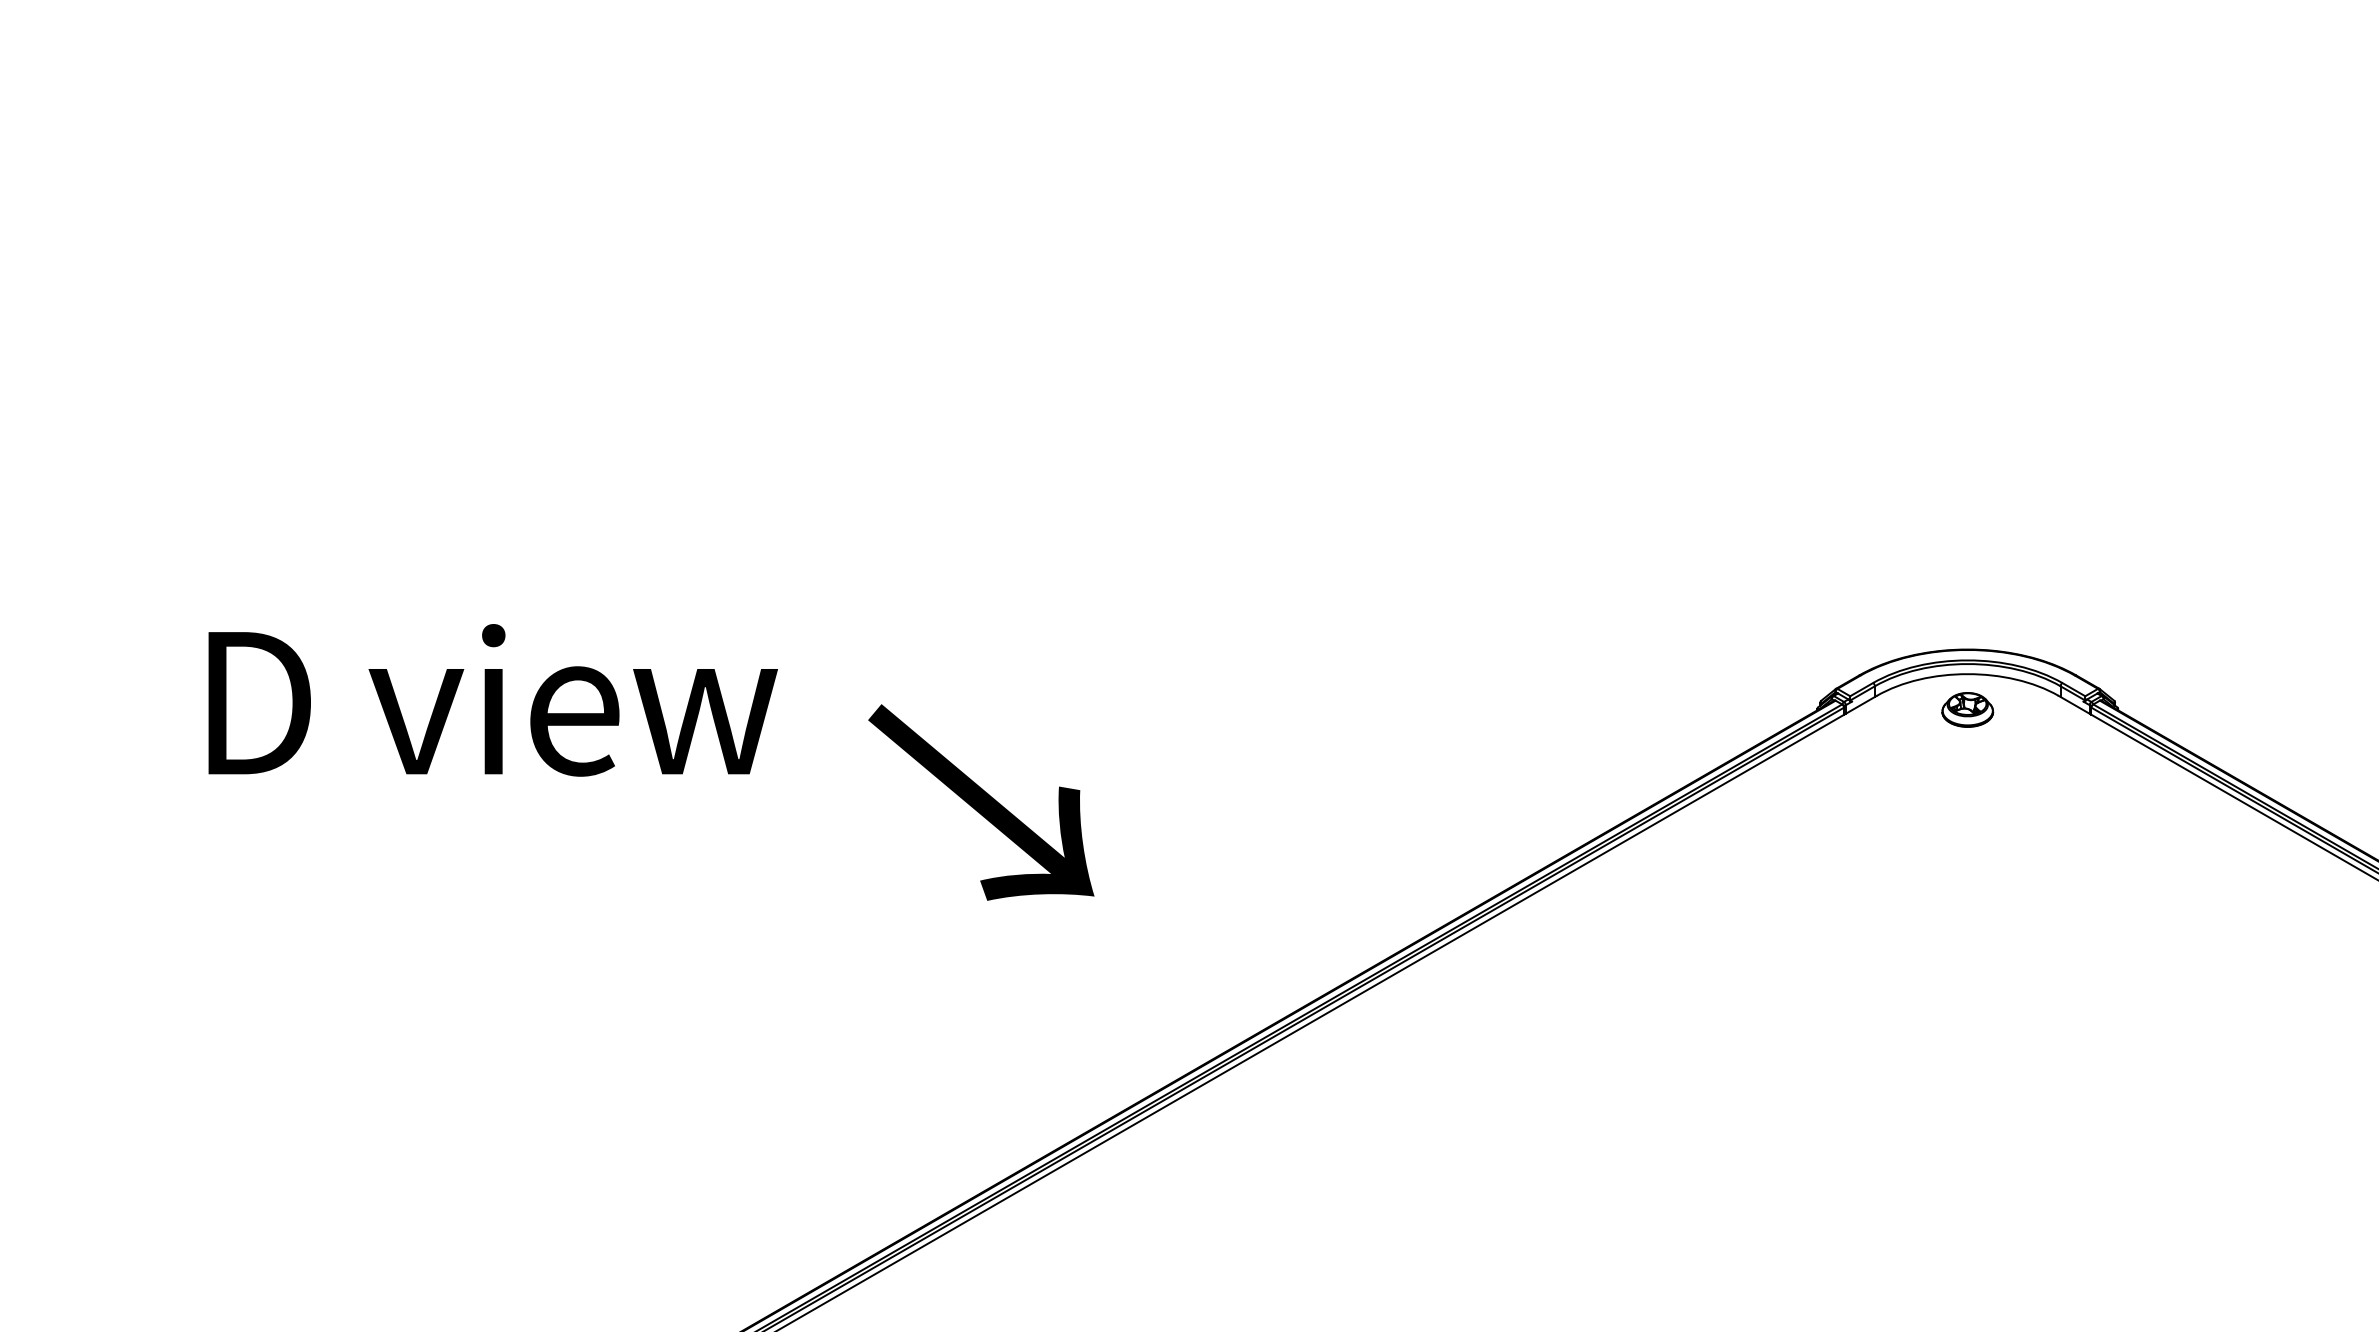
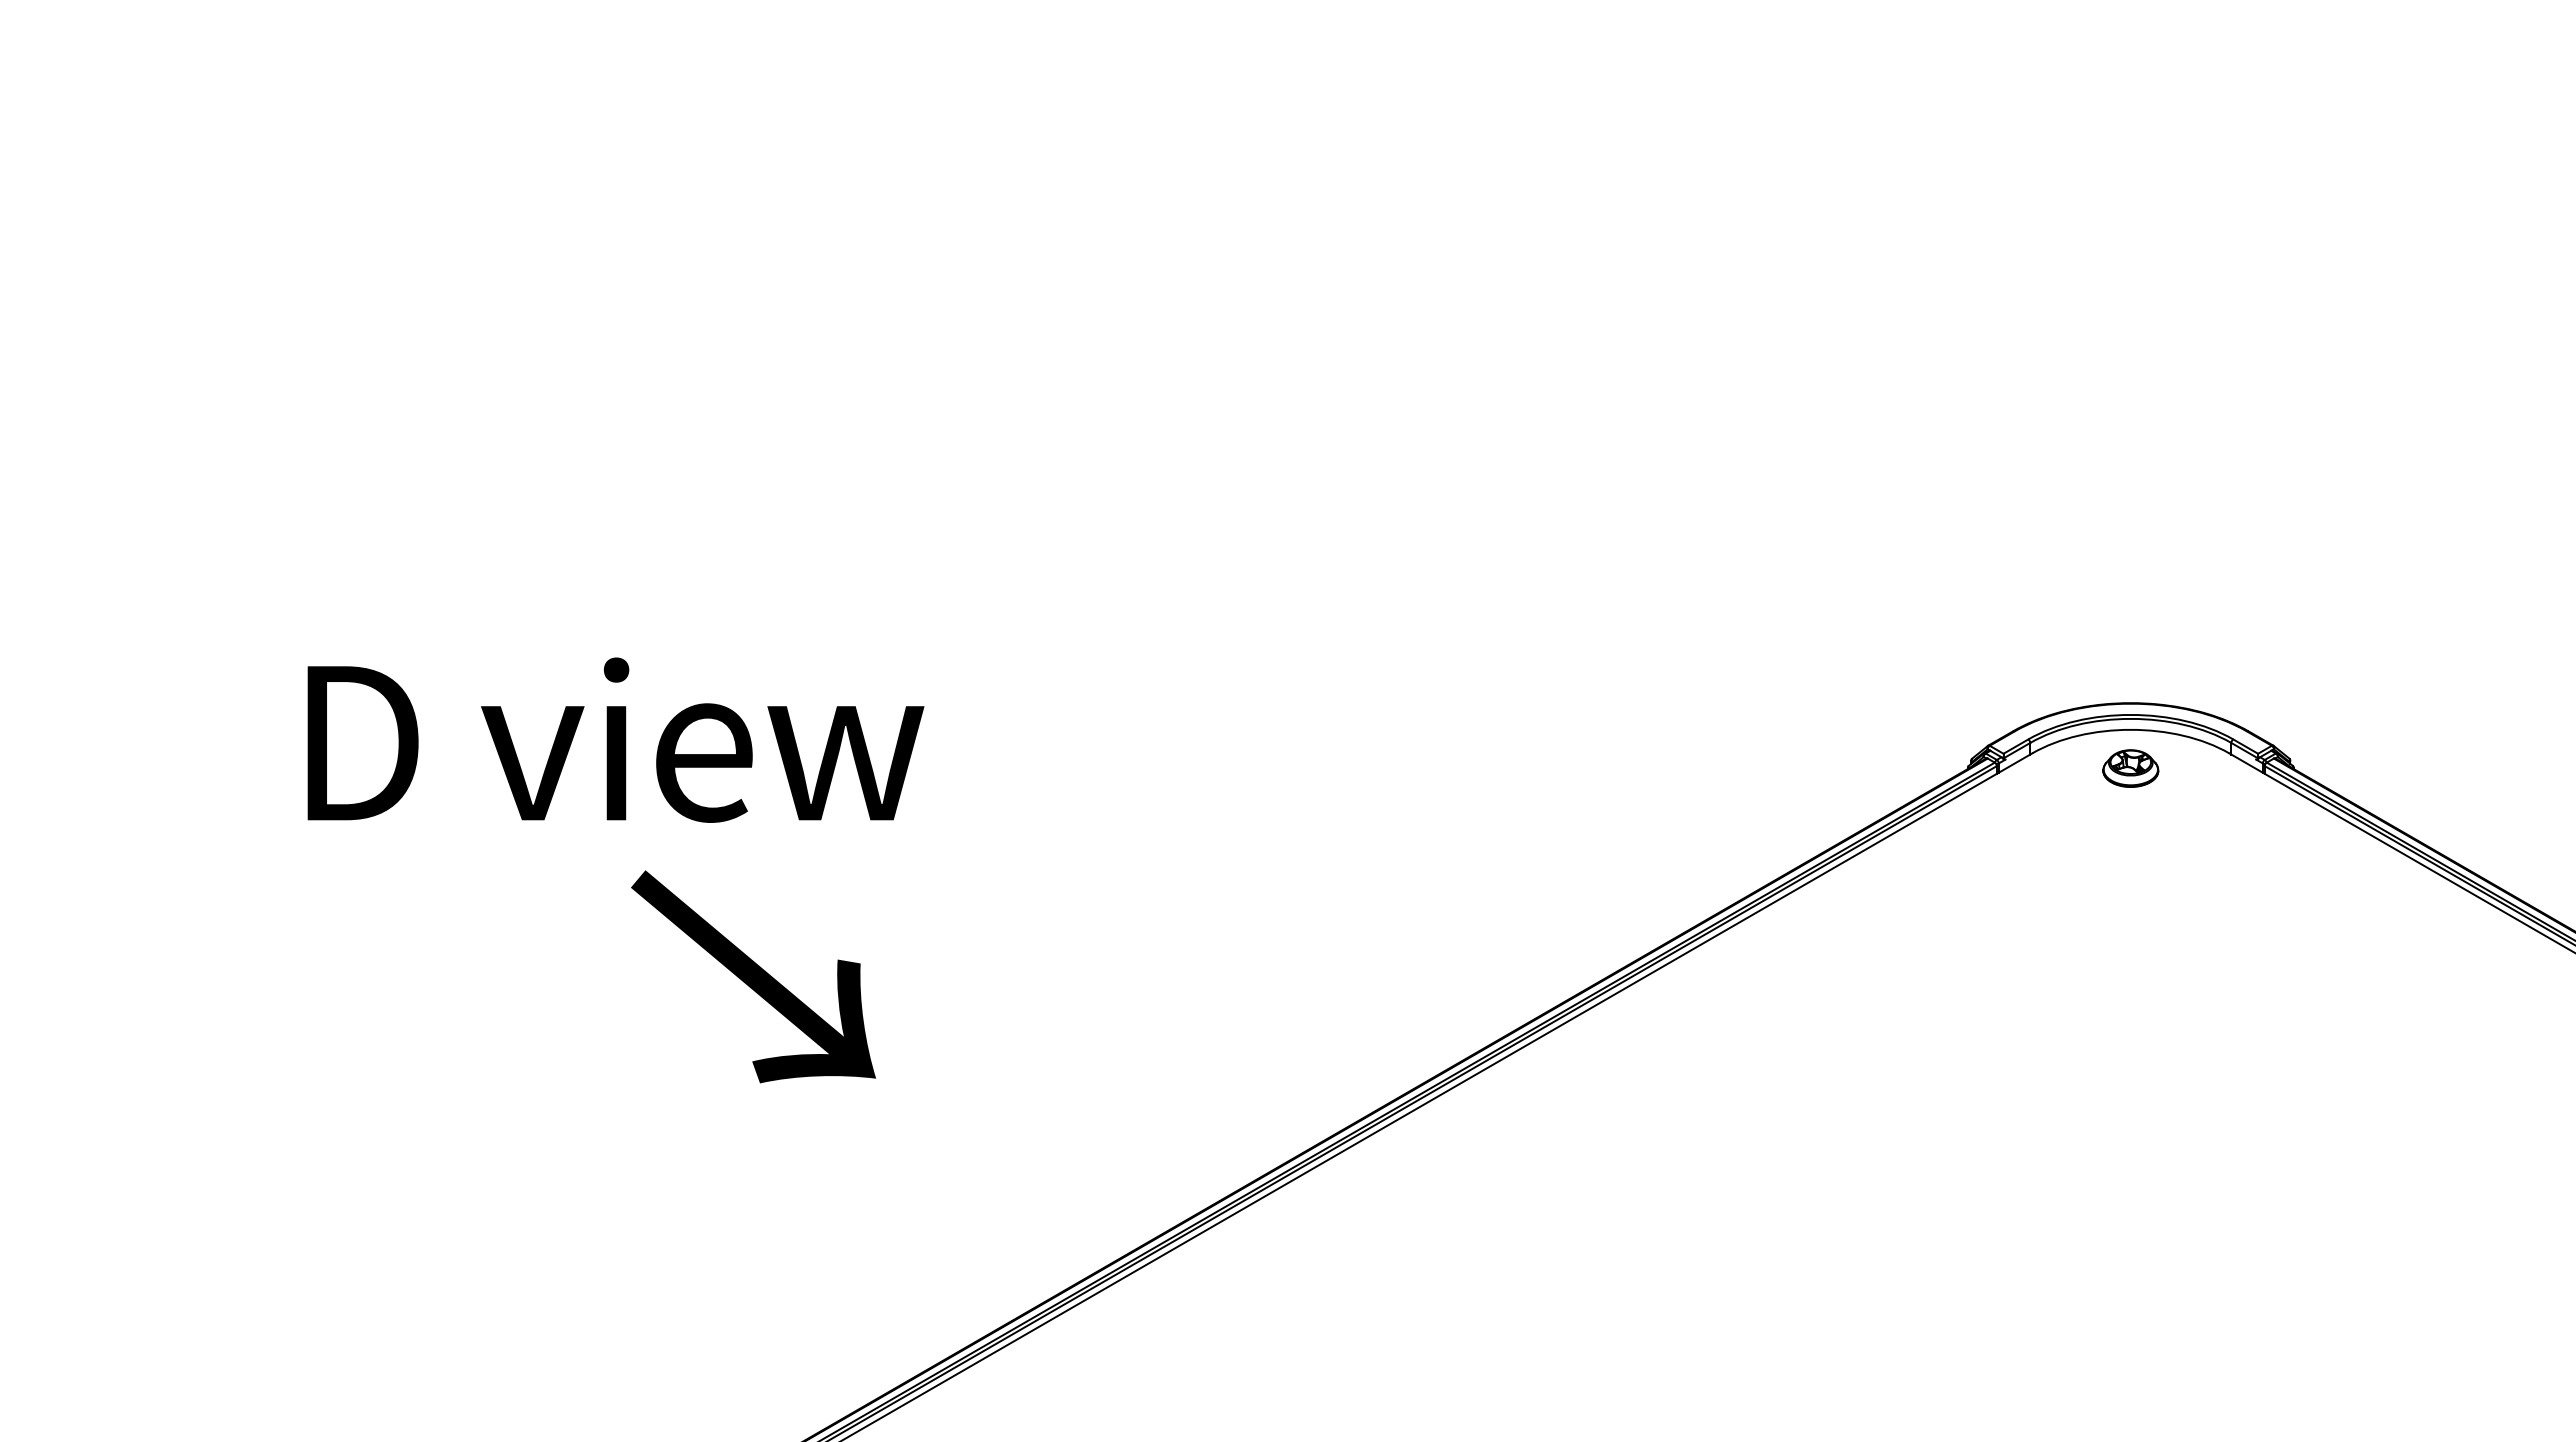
text: (492, 699) -> (615, 739), moved
text: (981, 802) -> (753, 976), moved

